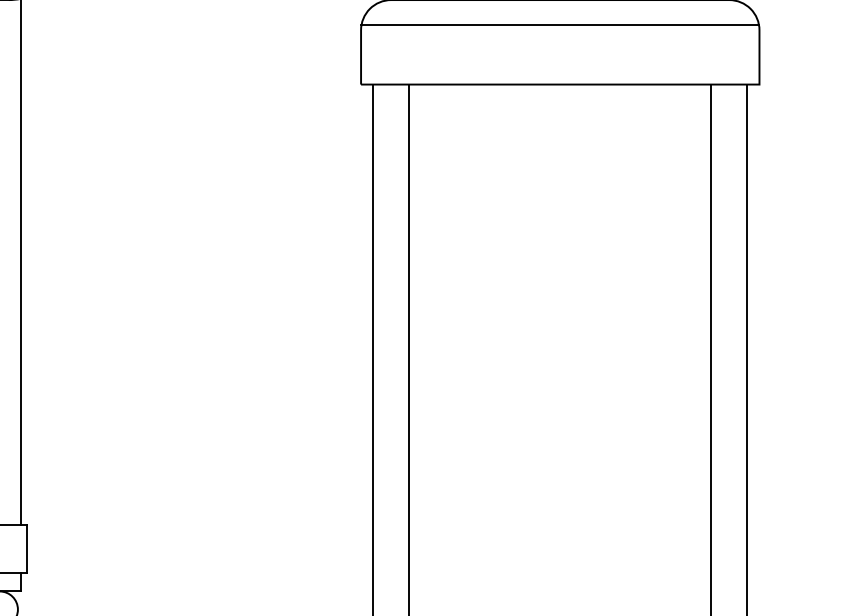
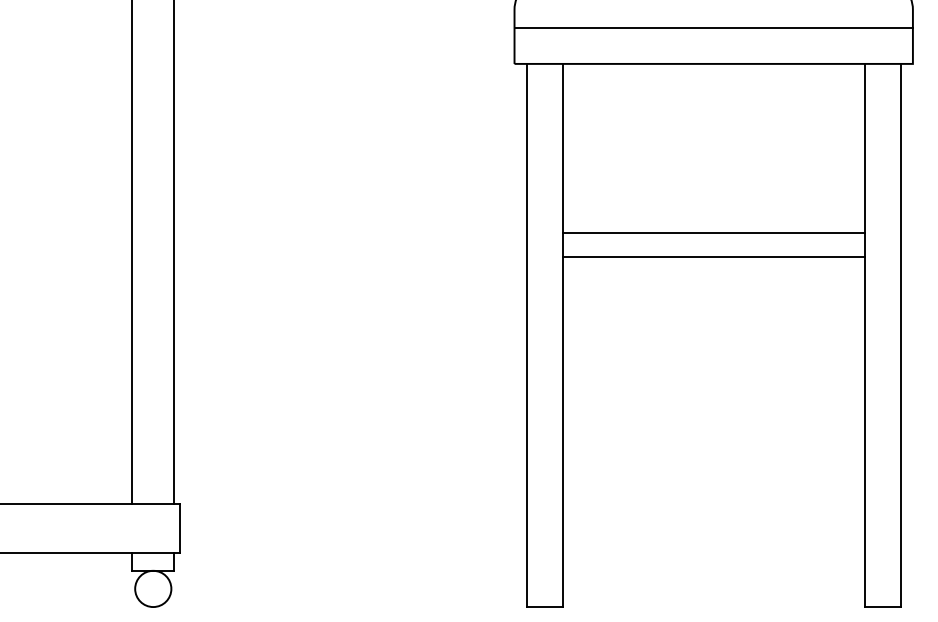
line: (560, 25) -> (713, 27), moved
line: (560, 253) -> (713, 232), added
line: (560, 278) -> (713, 257), added

